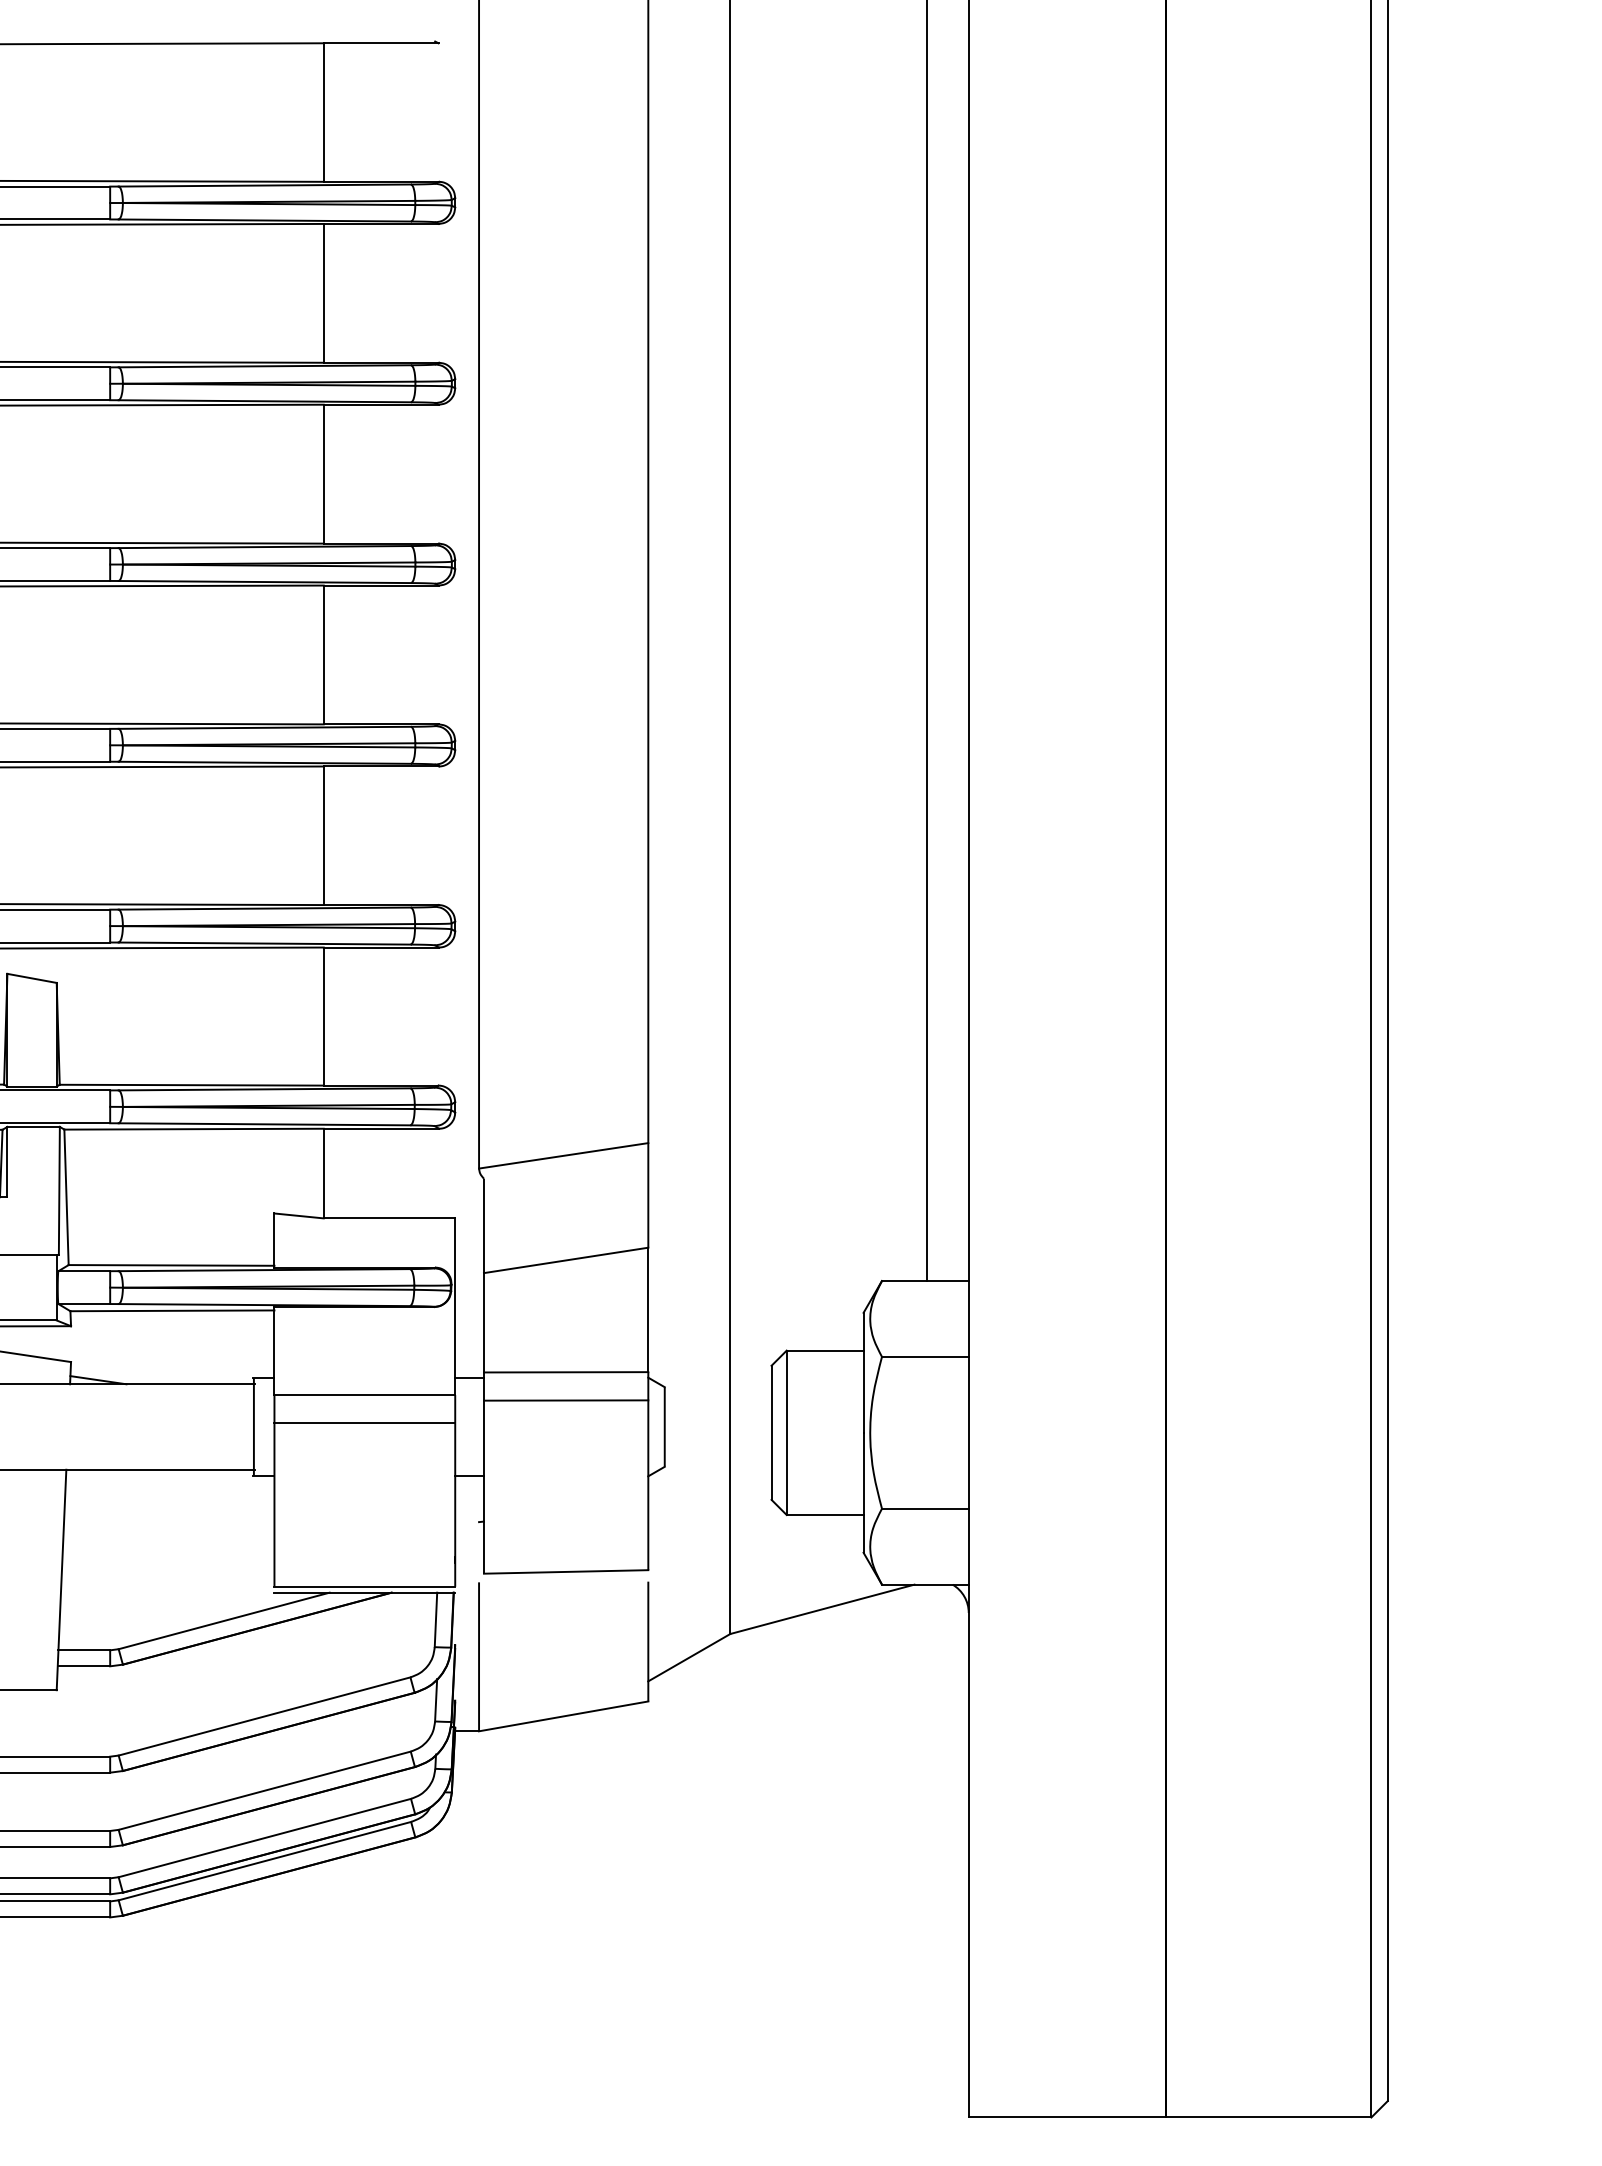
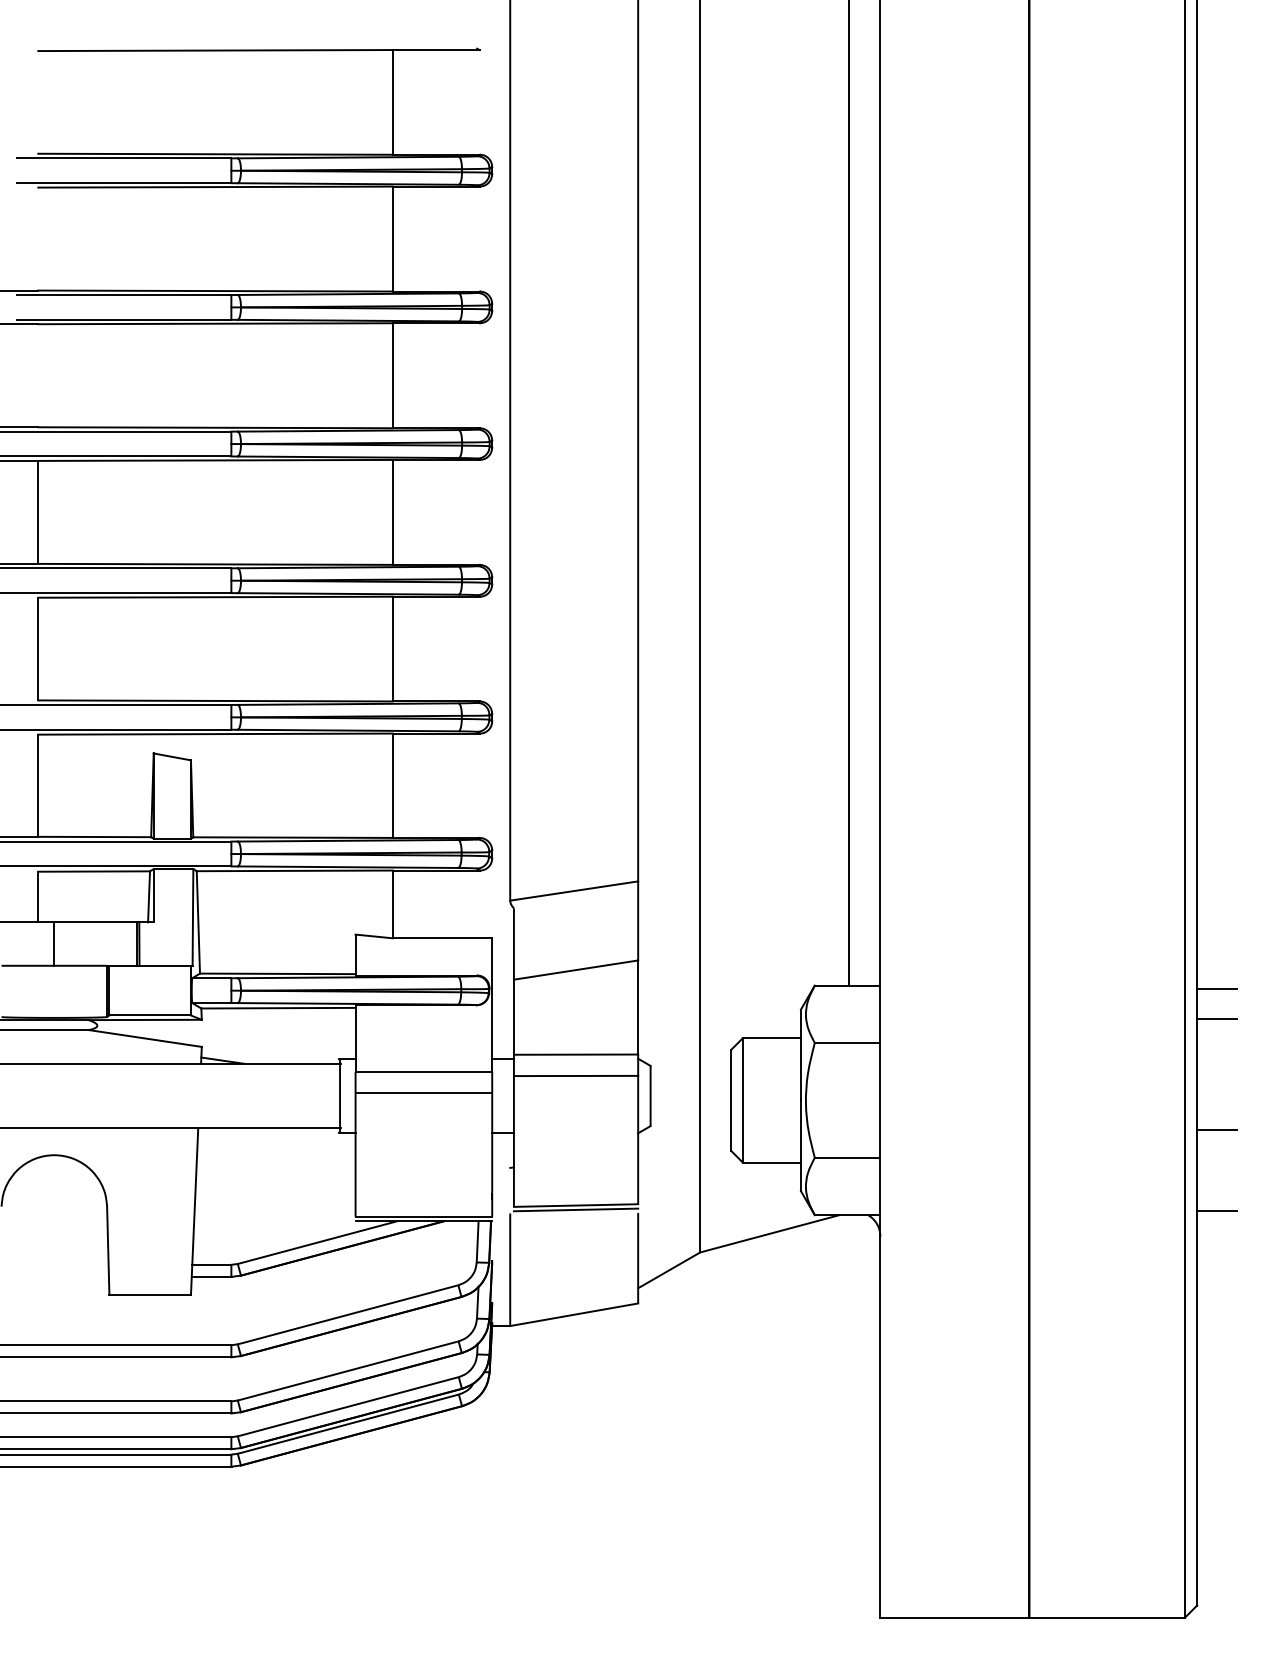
line: (1413, 1286) -> (1216, 989), added
line: (1413, 1325) -> (1216, 1019), added
line: (1413, 1472) -> (1216, 1130), added
line: (565, 1577) -> (575, 1209), added
line: (1413, 1579) -> (1216, 1211), added

